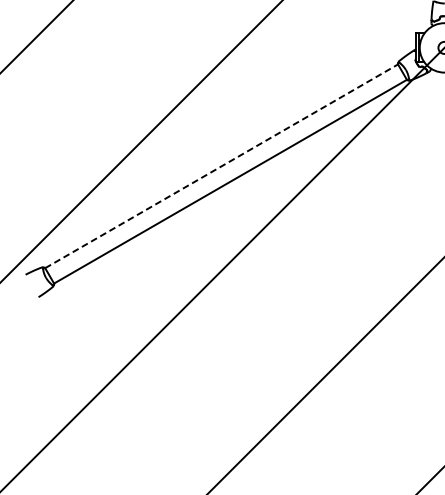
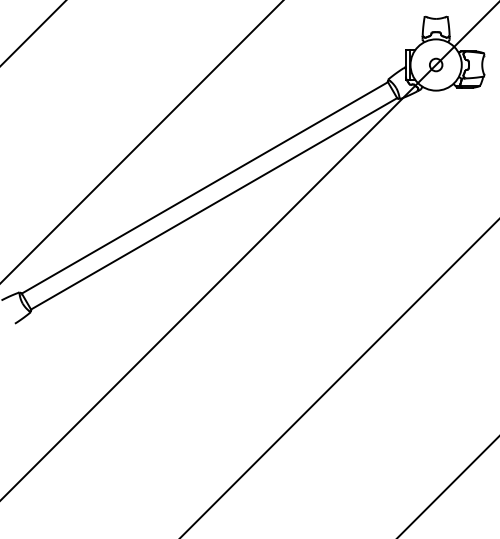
line: (222, 165) -> (205, 187), dashed -> solid

